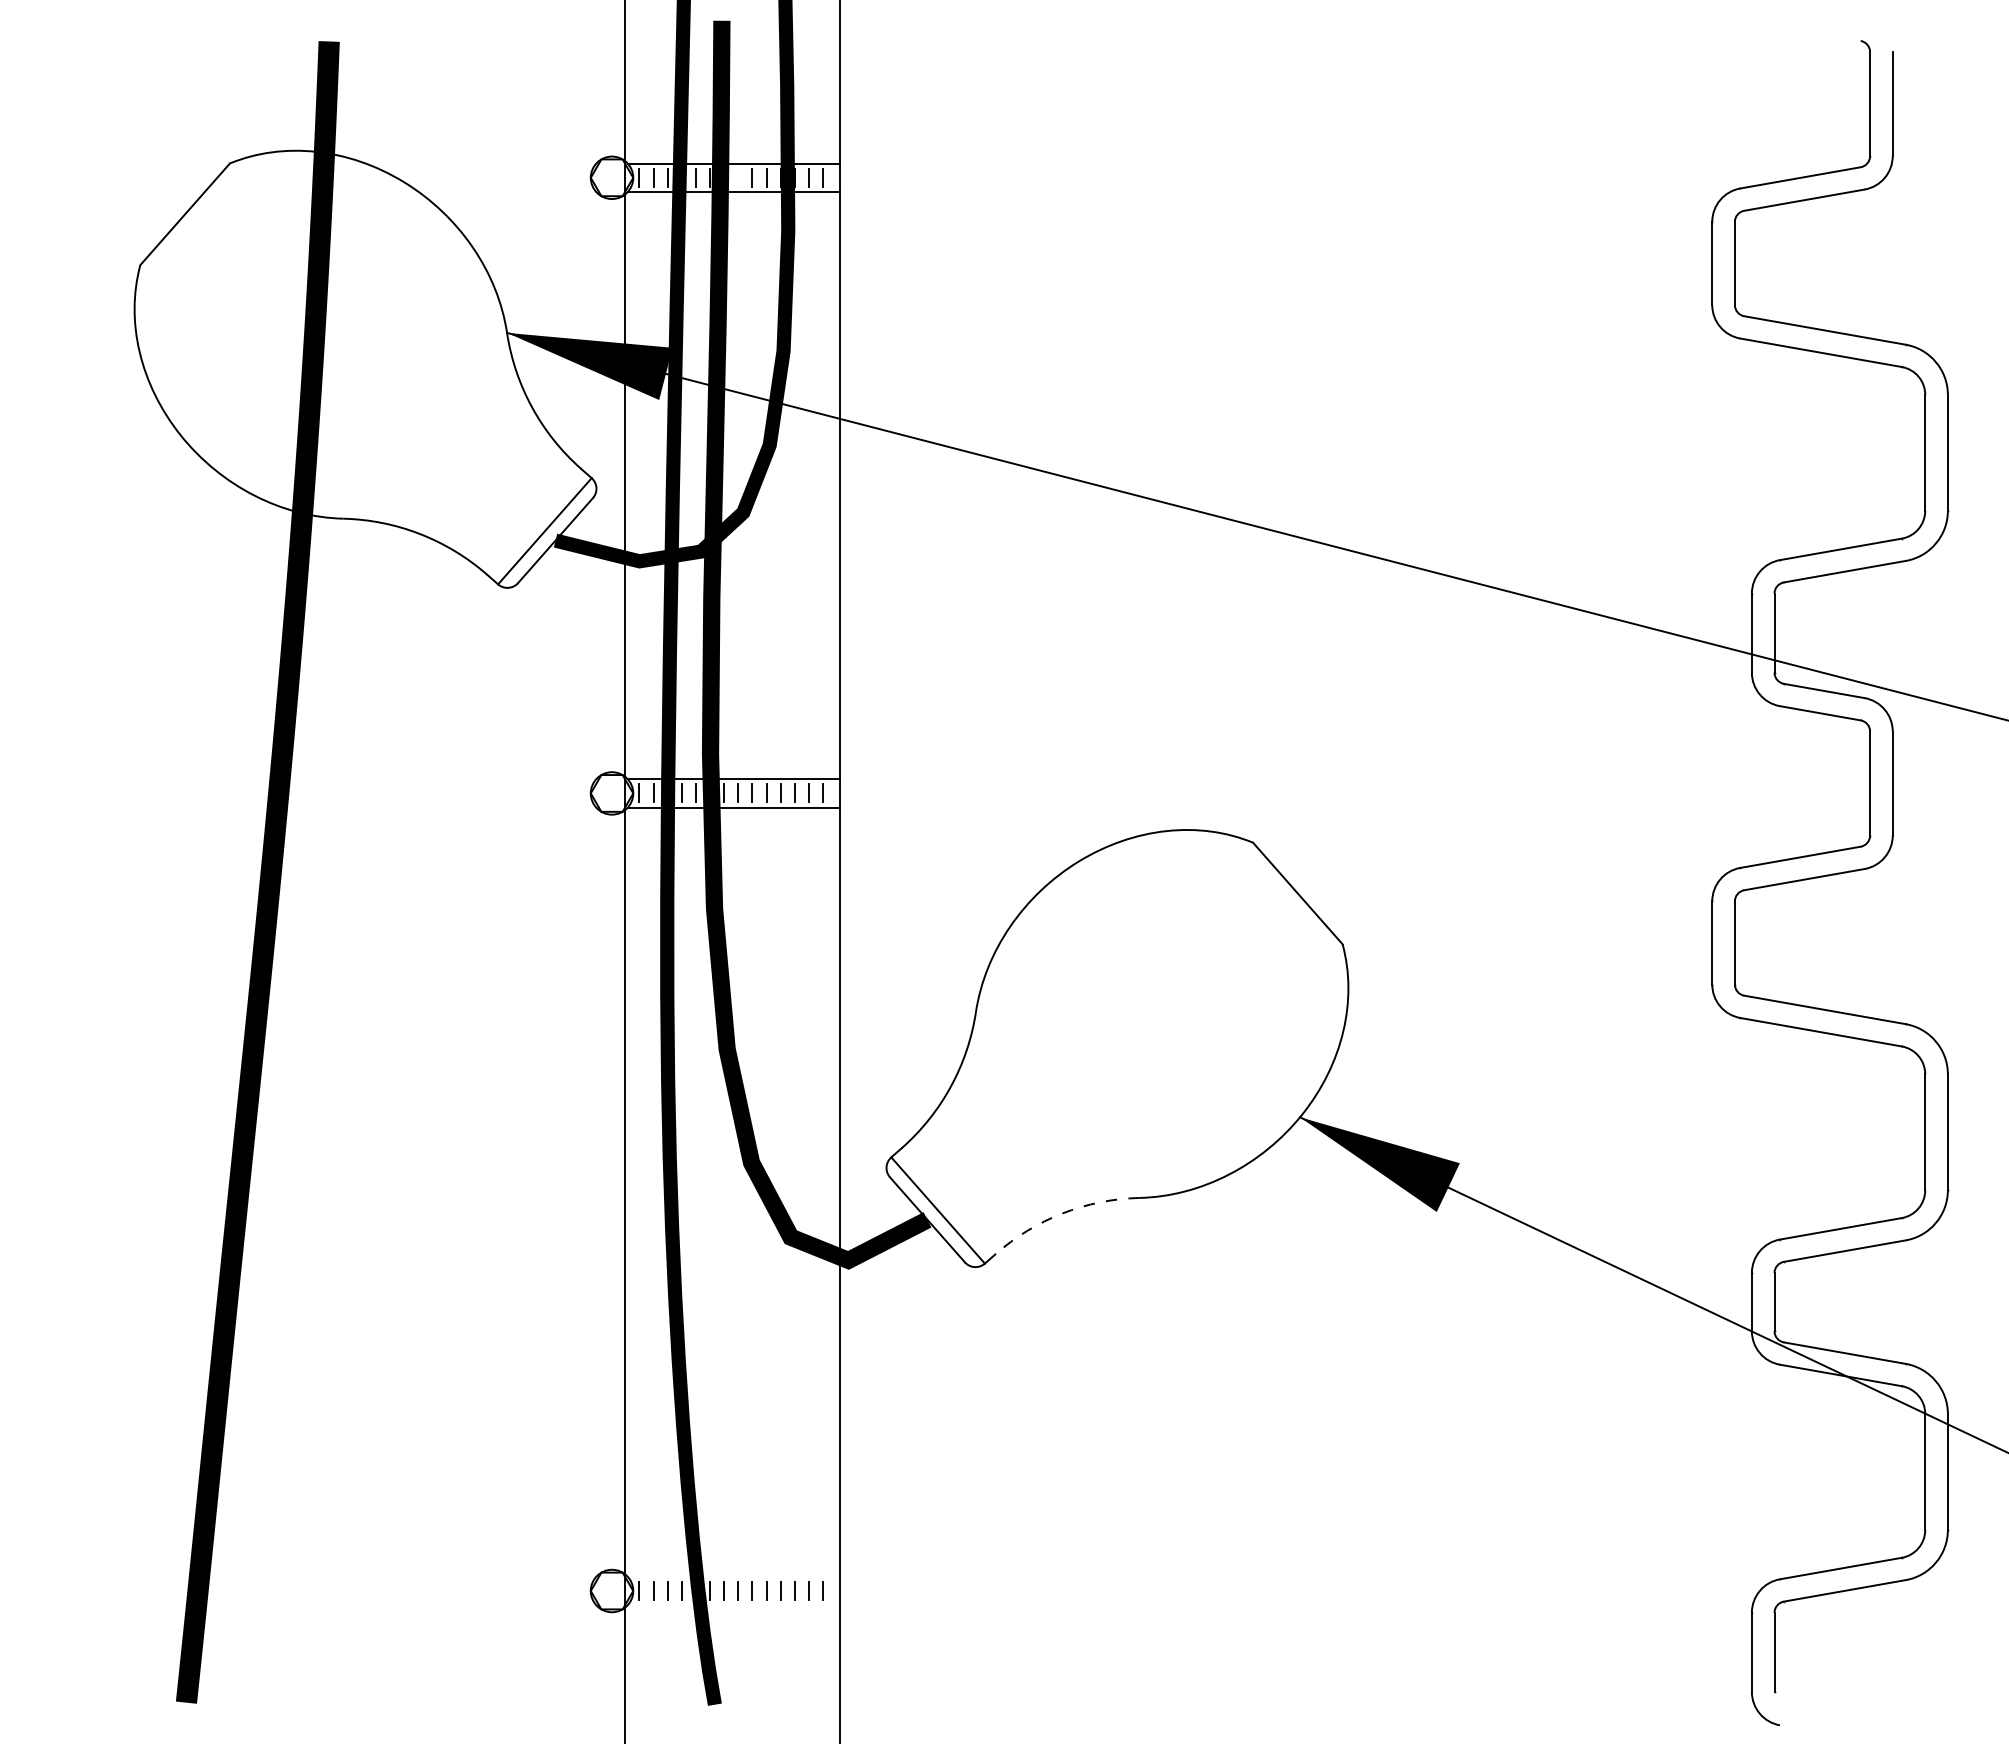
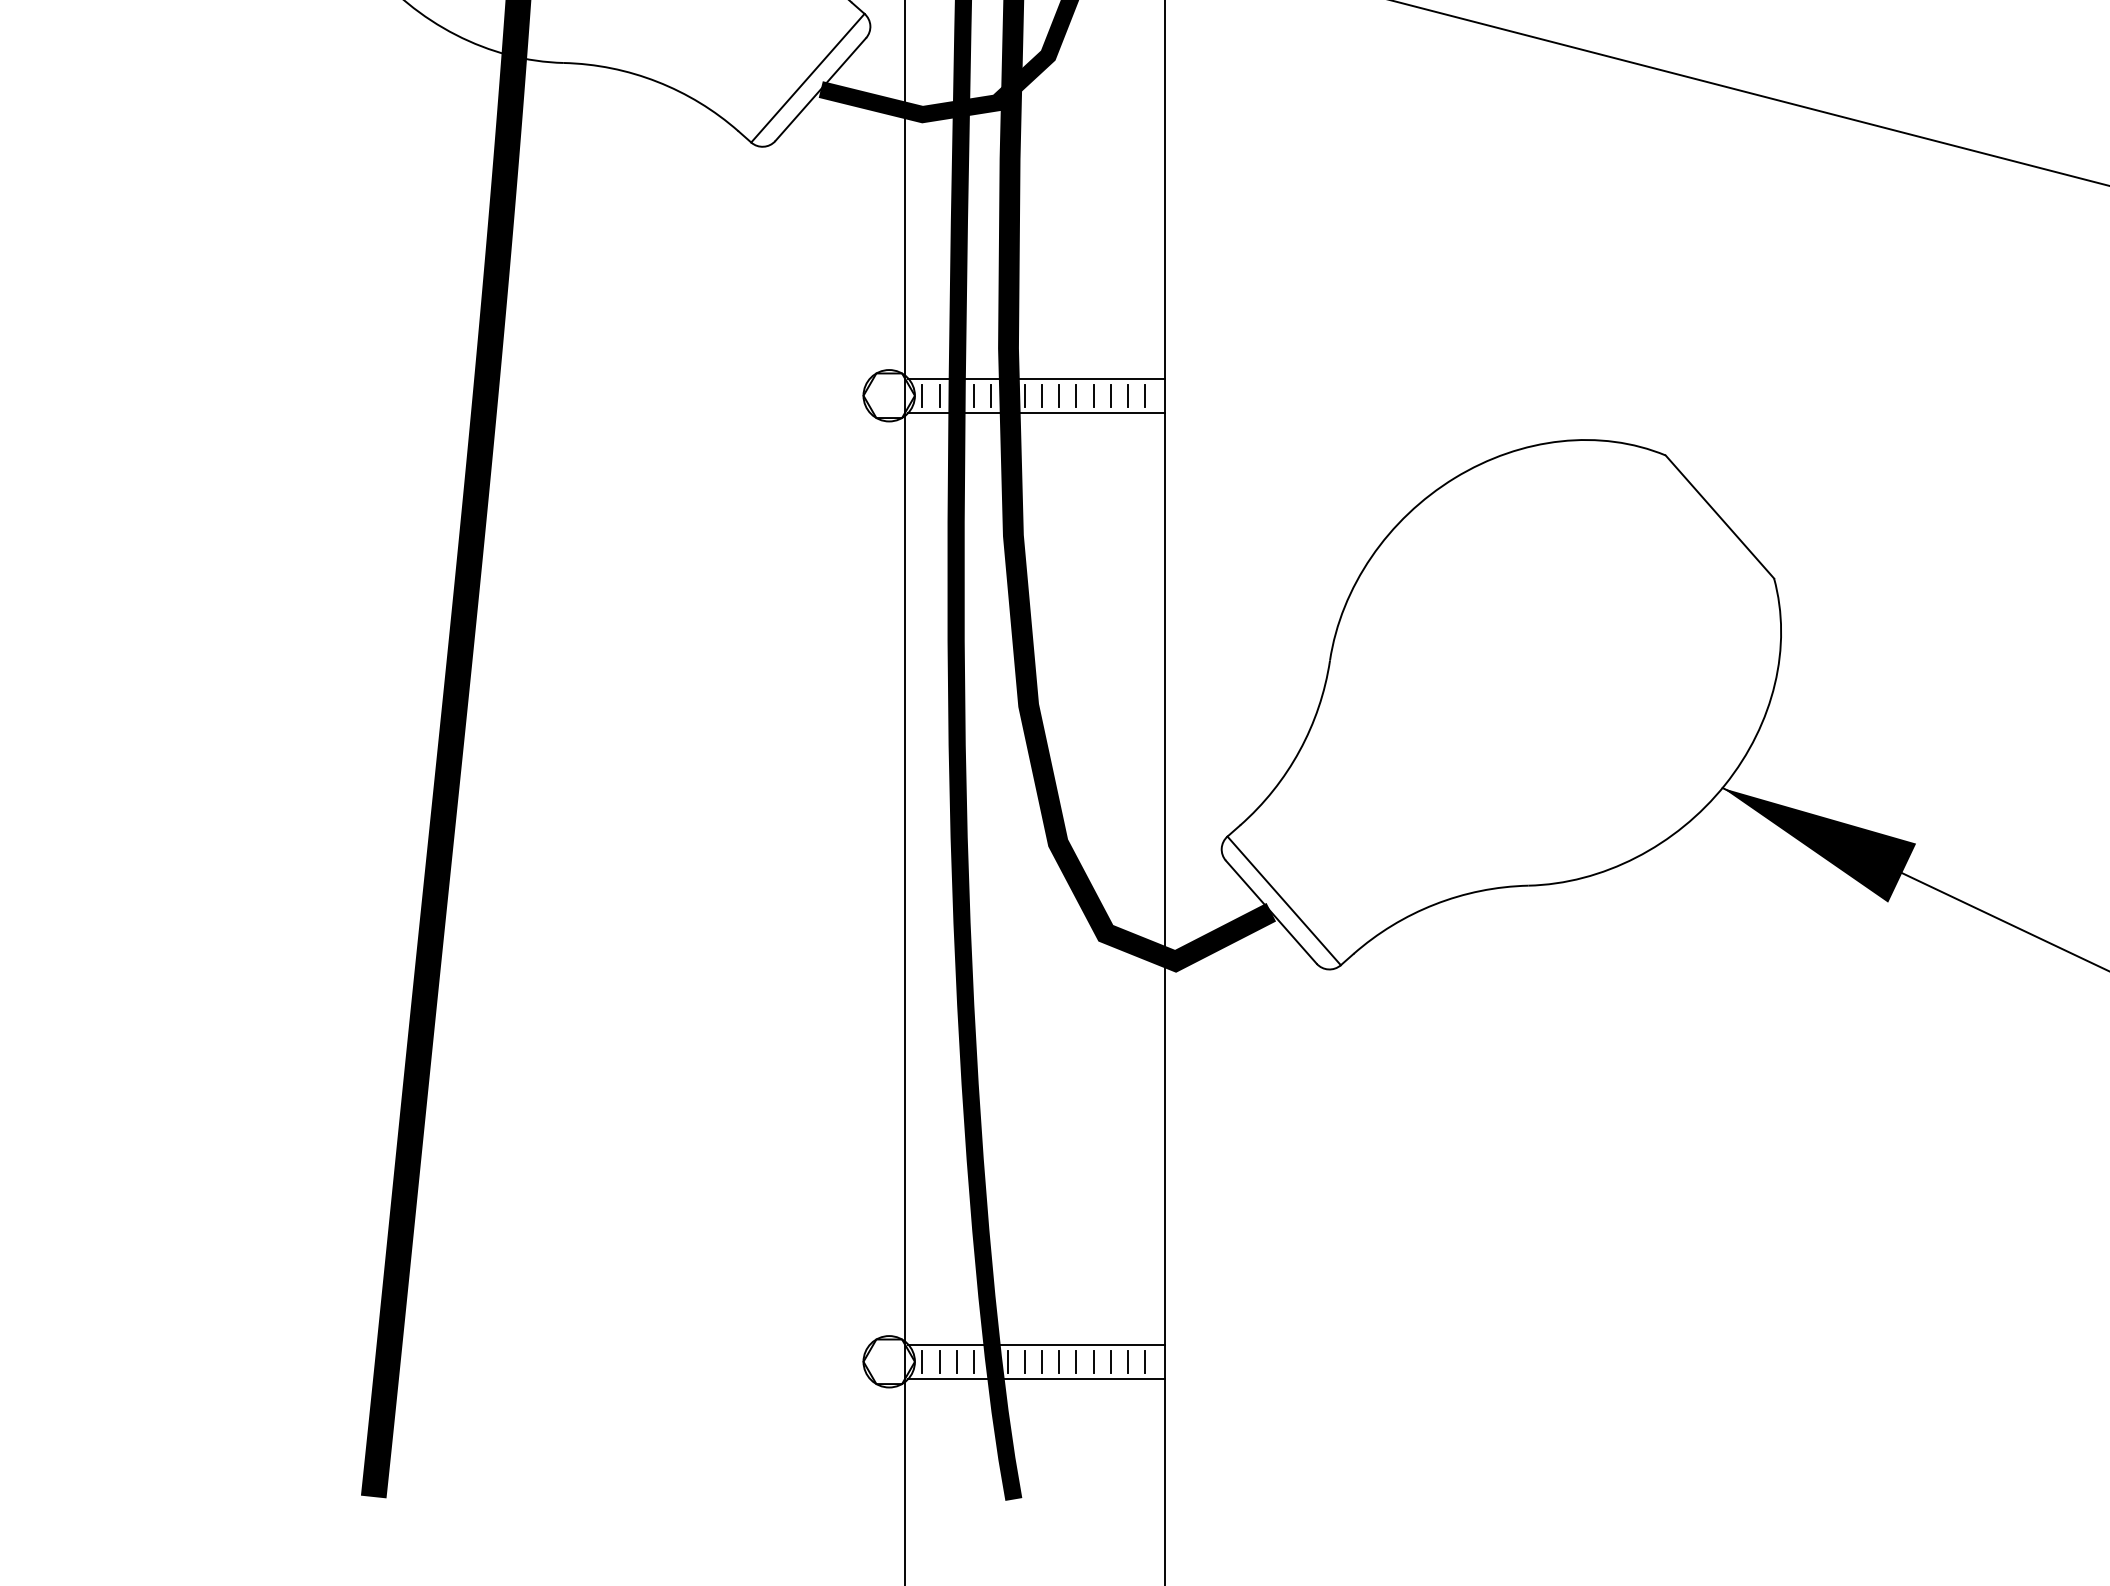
arc: (1062, 1213) -> (1434, 904), dashed -> solid
line: (733, 1576) -> (1036, 1344), added
line: (733, 1605) -> (1036, 1379), added

